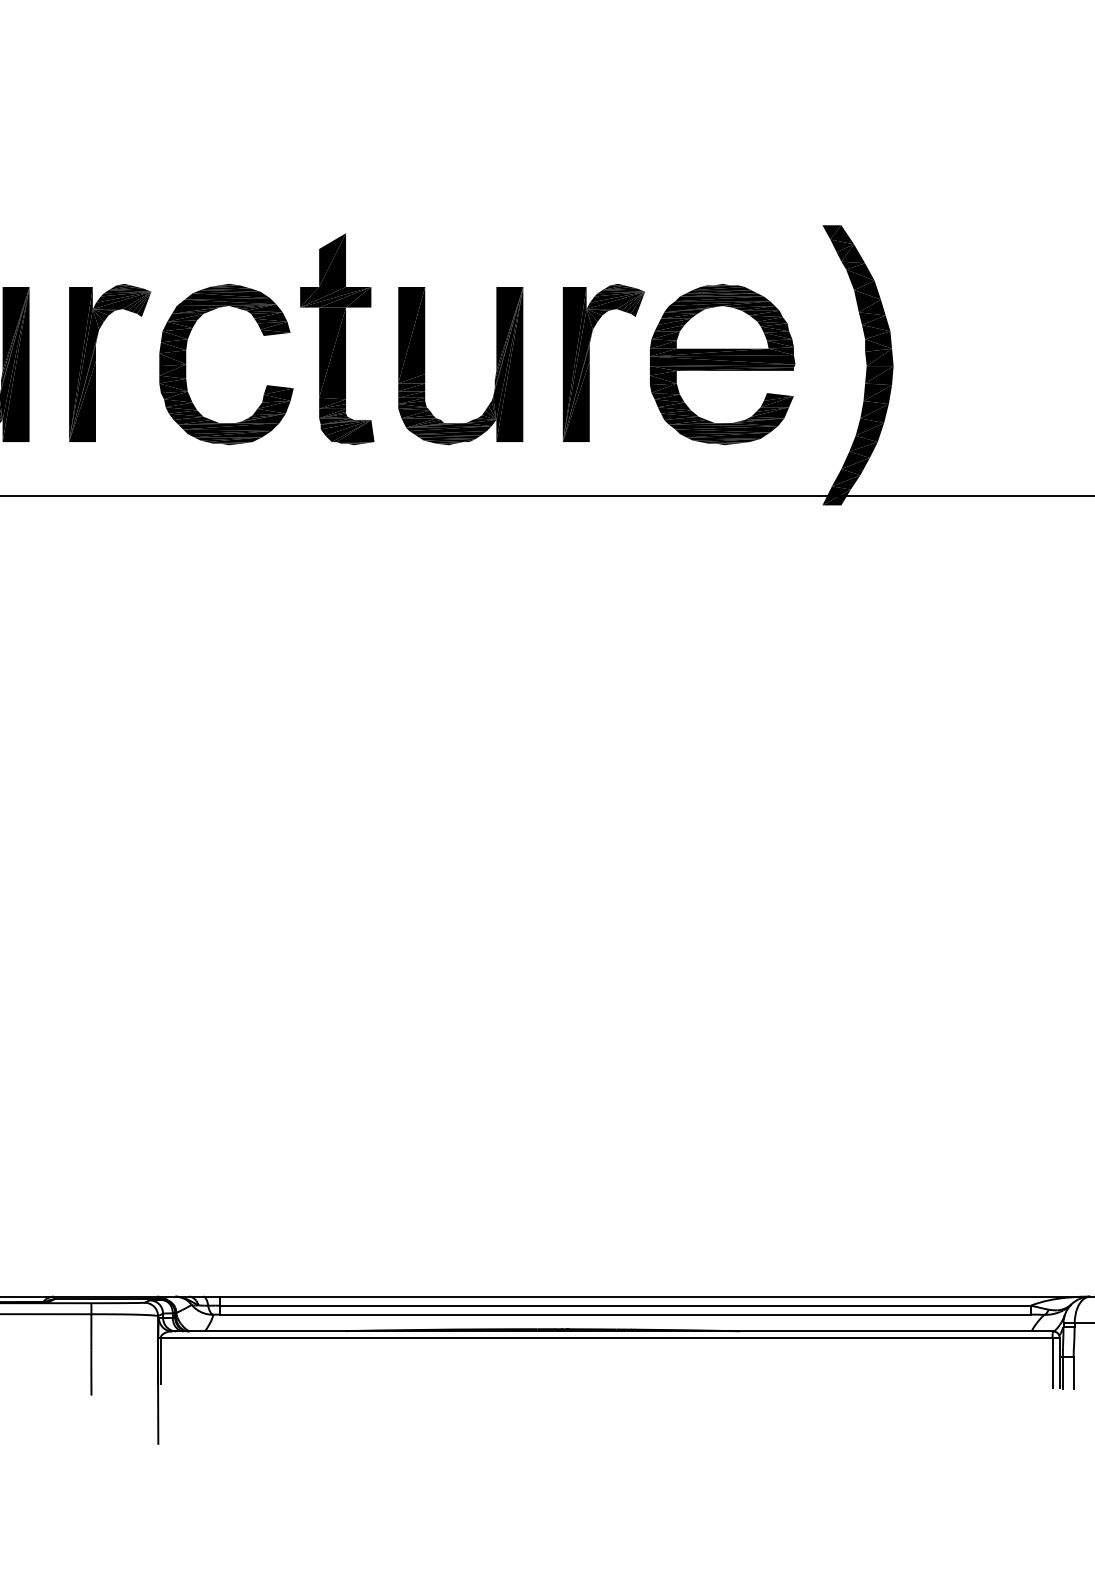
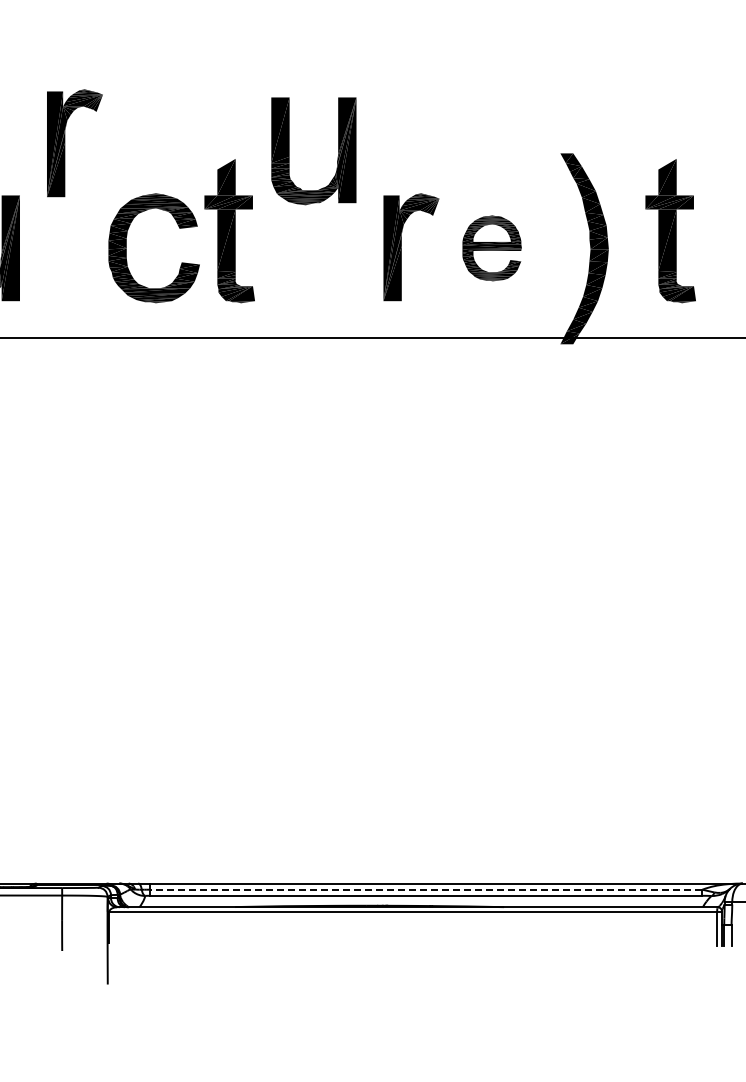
part: (984, 339) -> (670, 231), added
part: (96, 363) -> (65, 143), moved
part: (721, 364) -> (491, 248), size x0.6
part: (424, 366) -> (289, 151), moved
line: (624, 1305) -> (425, 889), solid -> dashed

